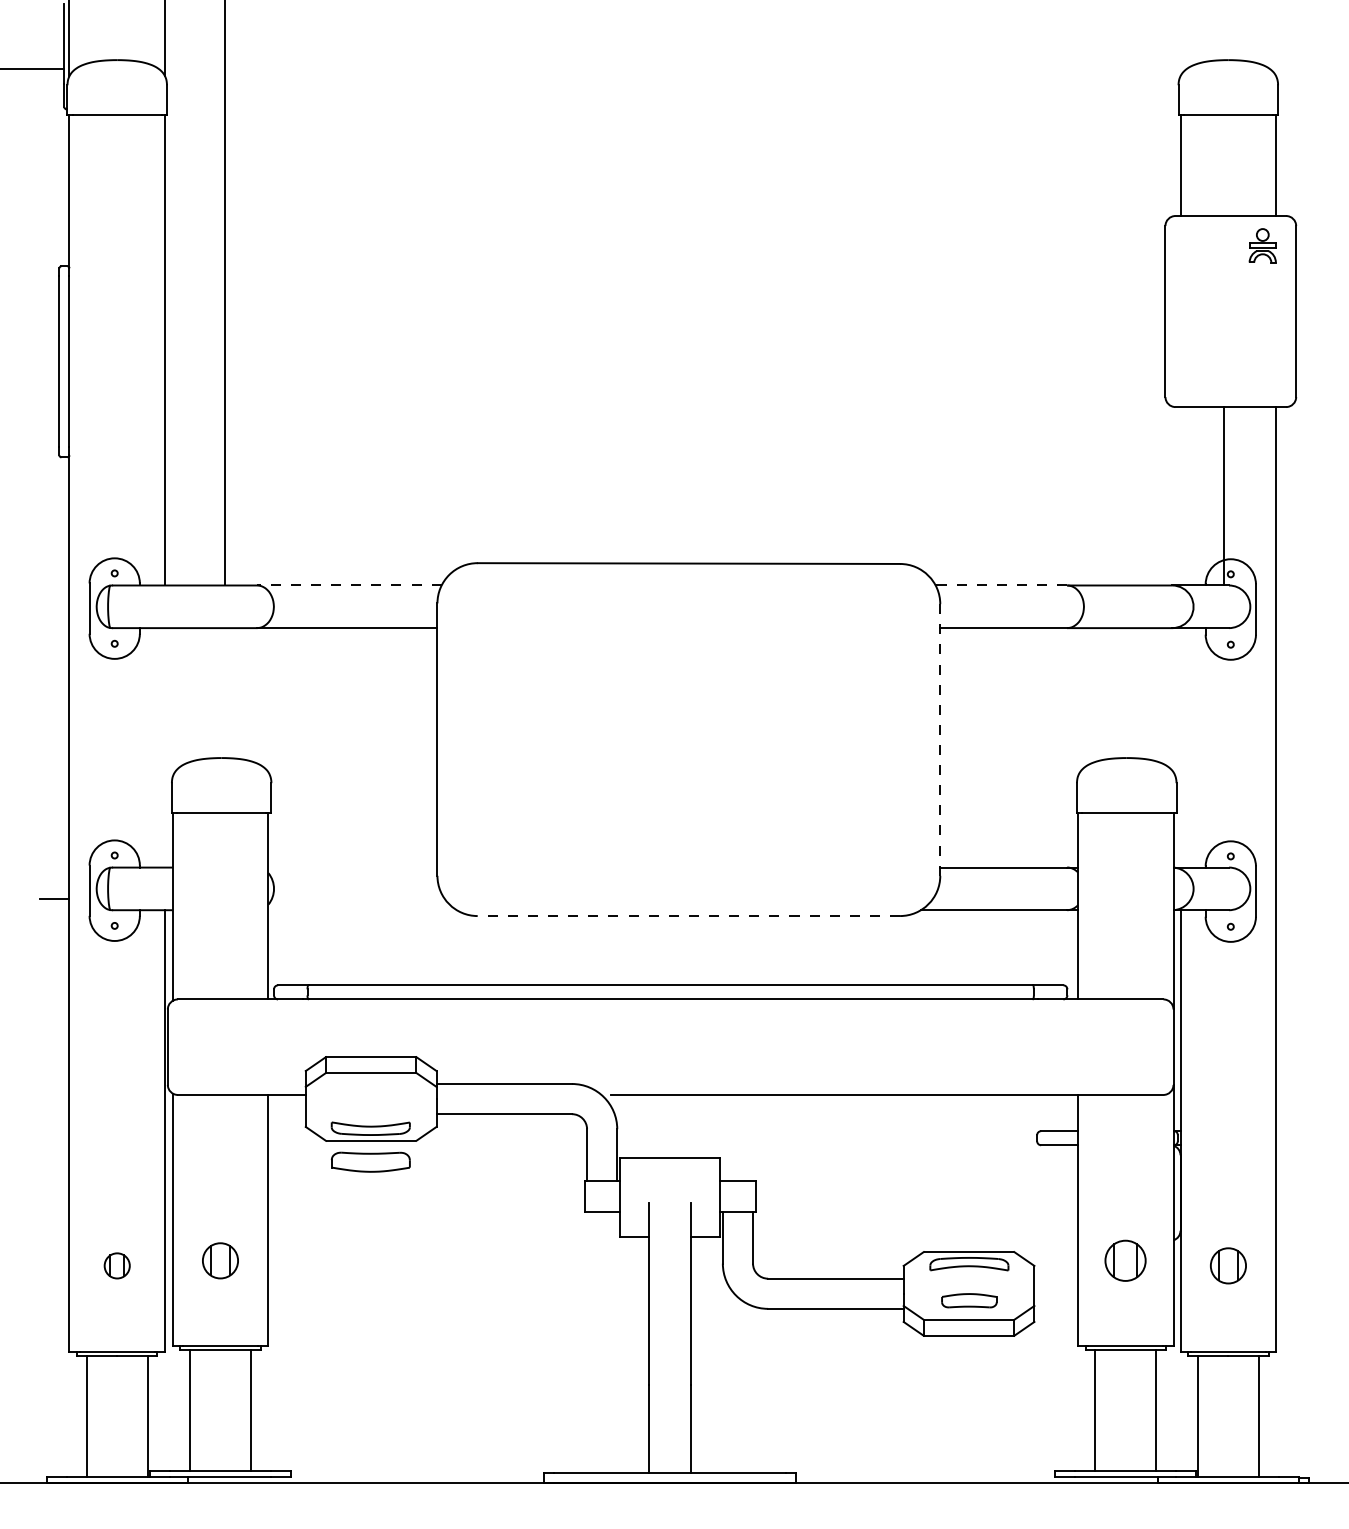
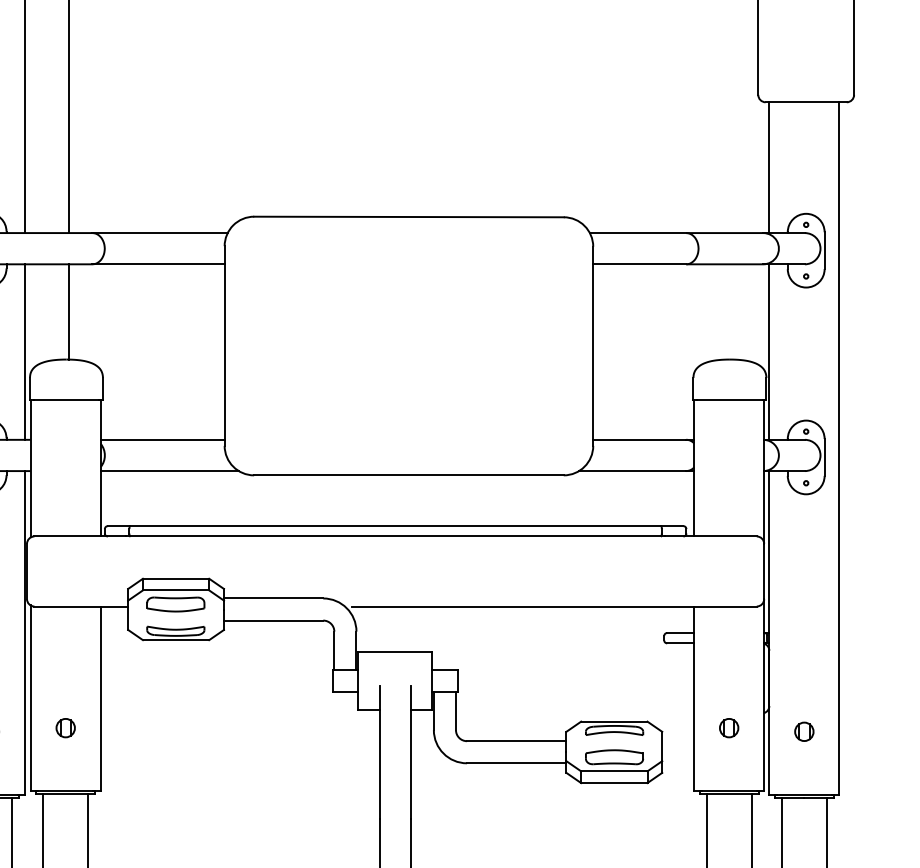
line: (1223, 496) -> (769, 167), moved
line: (348, 585) -> (159, 233), dashed -> solid
line: (1001, 585) -> (638, 233), dashed -> solid
line: (225, 693) -> (69, 312), added
line: (940, 740) -> (593, 346), dashed -> solid
line: (165, 747) -> (25, 351), added
line: (1180, 747) -> (769, 351), added
line: (352, 867) -> (162, 439), added
line: (362, 910) -> (169, 471), added
line: (688, 916) -> (408, 475), dashed -> solid
part: (370, 1161) -> (175, 603), moved
part: (220, 1260) -> (65, 727), size x0.71
part: (1125, 1260) -> (729, 727), size x0.62
part: (1227, 1265) -> (803, 731), size x0.71
part: (969, 1300) -> (614, 757), size x1.43

